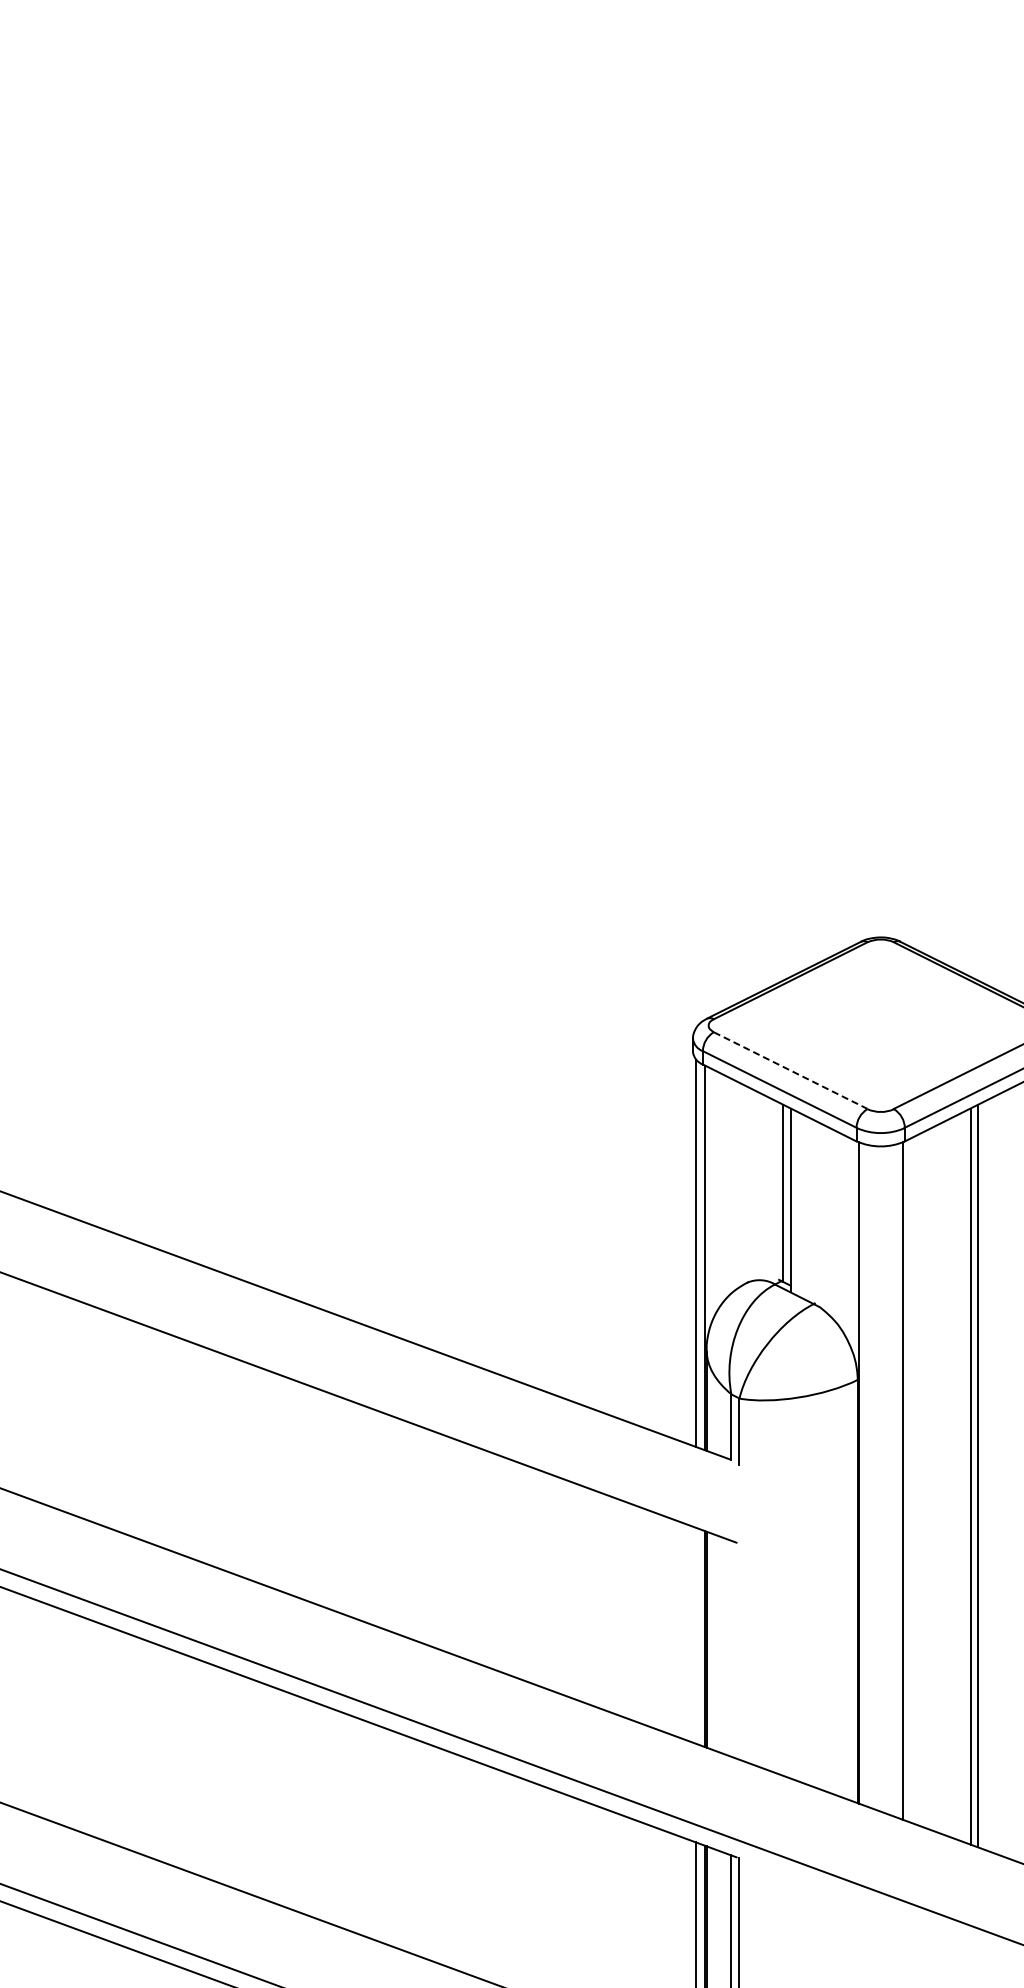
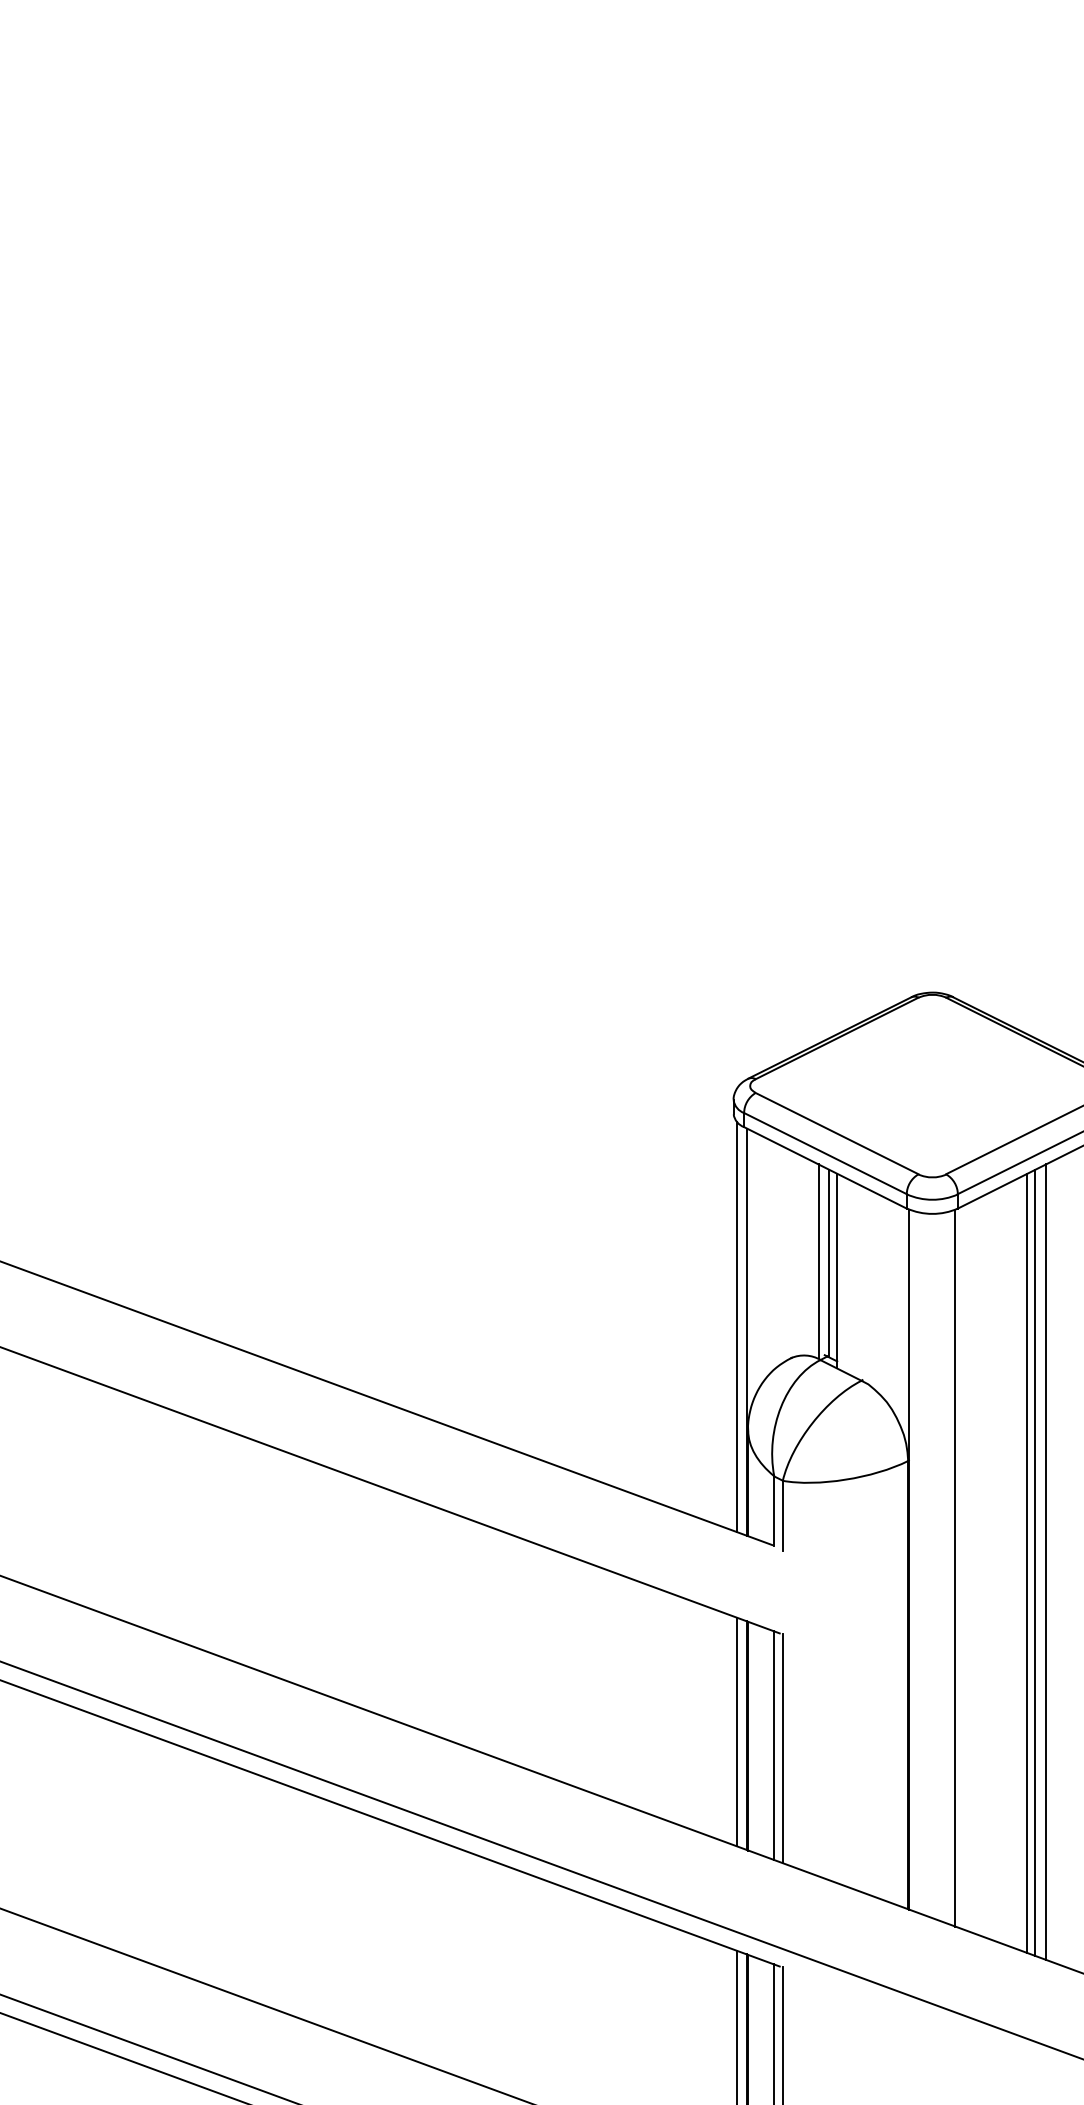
line: (790, 1070) -> (836, 1133), dashed -> solid
line: (773, 1190) -> (818, 1260), added
line: (988, 1475) -> (1046, 1562), added
line: (696, 1635) -> (737, 1731), added
line: (731, 1648) -> (774, 1745), added
line: (739, 1651) -> (782, 1748), added

